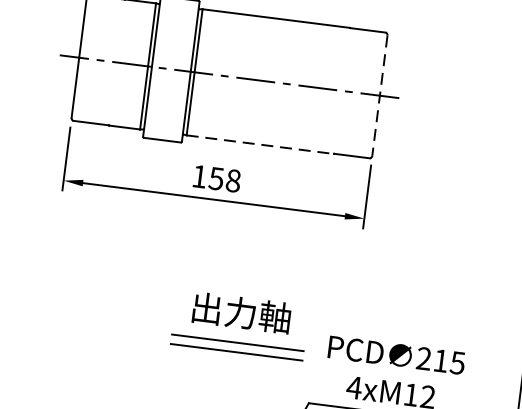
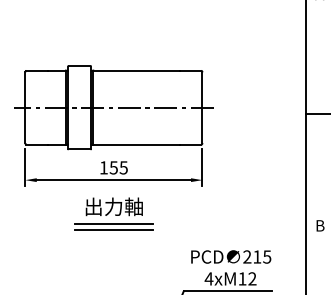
line: (379, 97) -> (202, 108), dashed -> solid
line: (261, 144) -> (137, 144), dashed -> solid
text: (233, 180) -> (123, 167), 158 -> 155
part: (238, 324) -> (113, 213), moved

